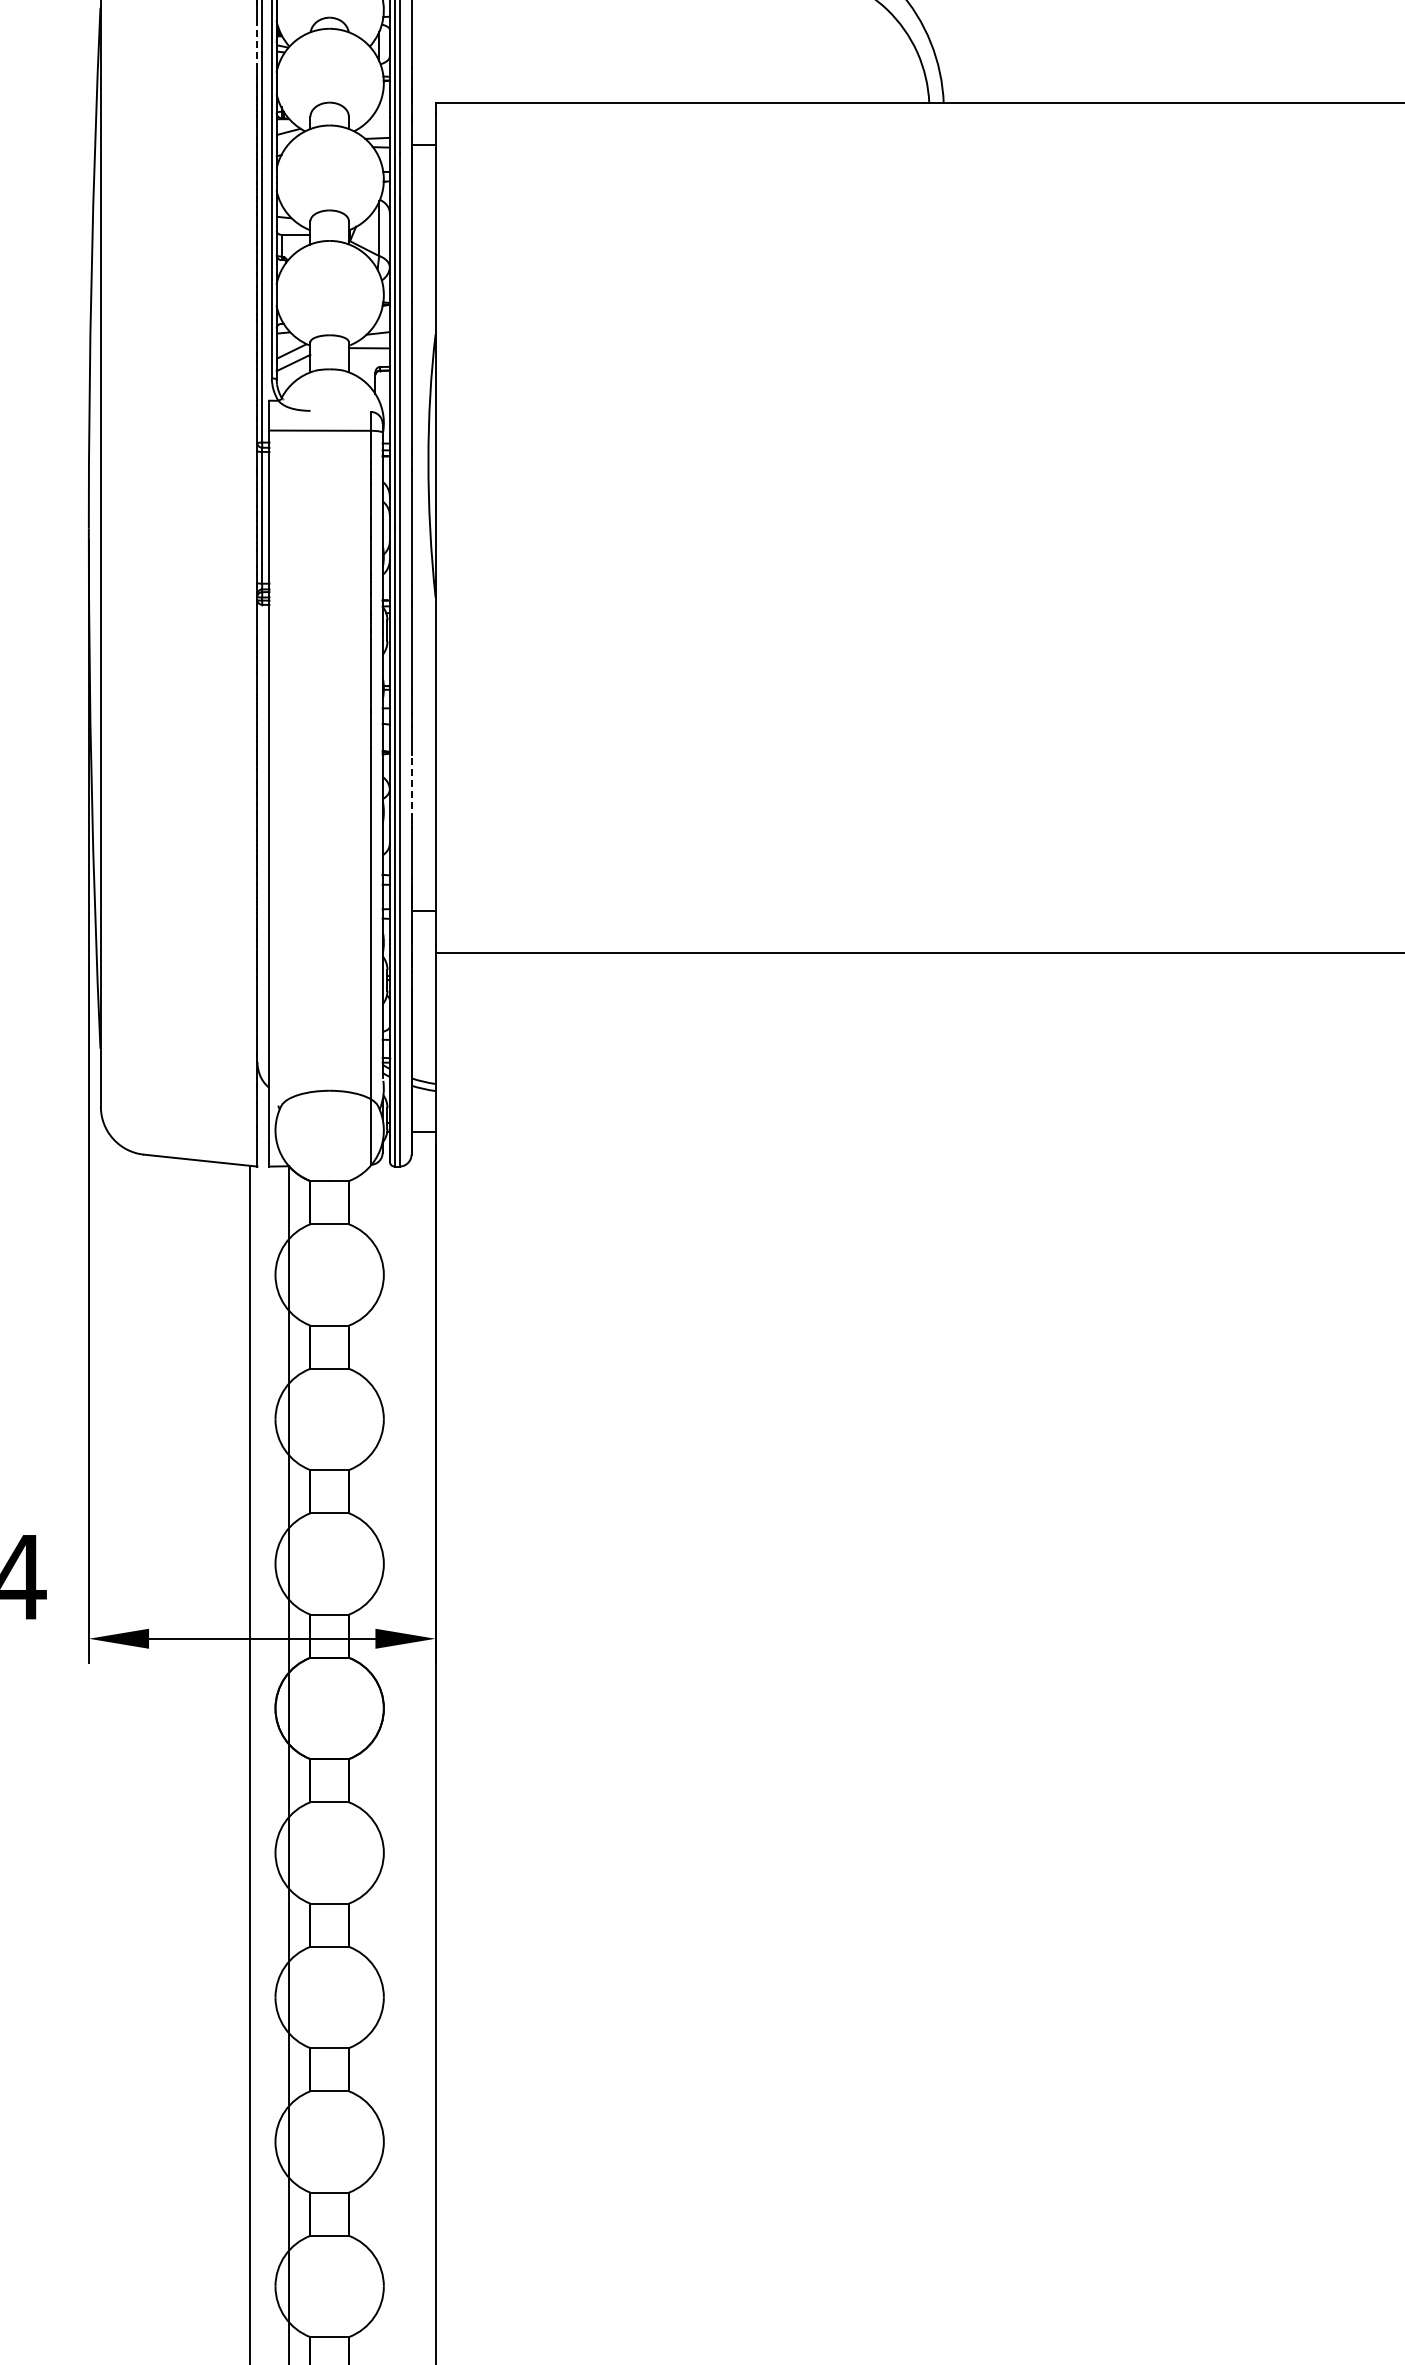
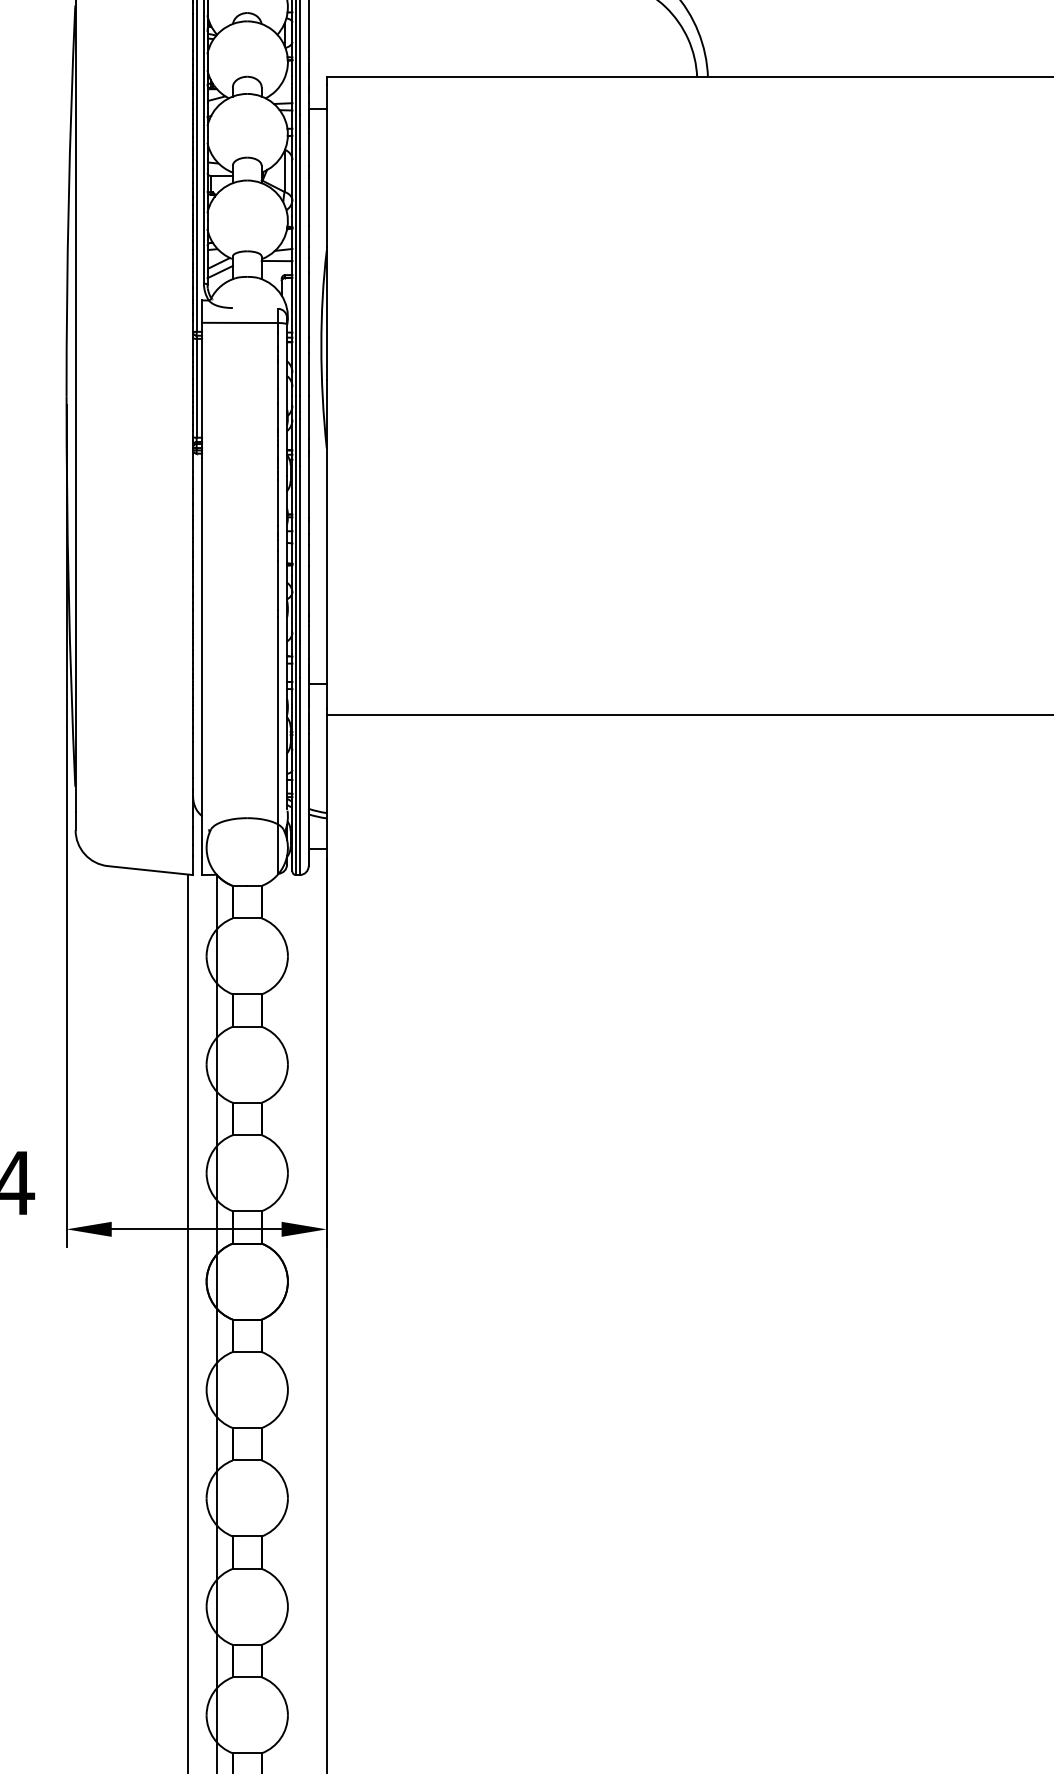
line: (257, 43) -> (193, 32), dashed -> solid
line: (411, 786) -> (308, 589), dashed -> solid

